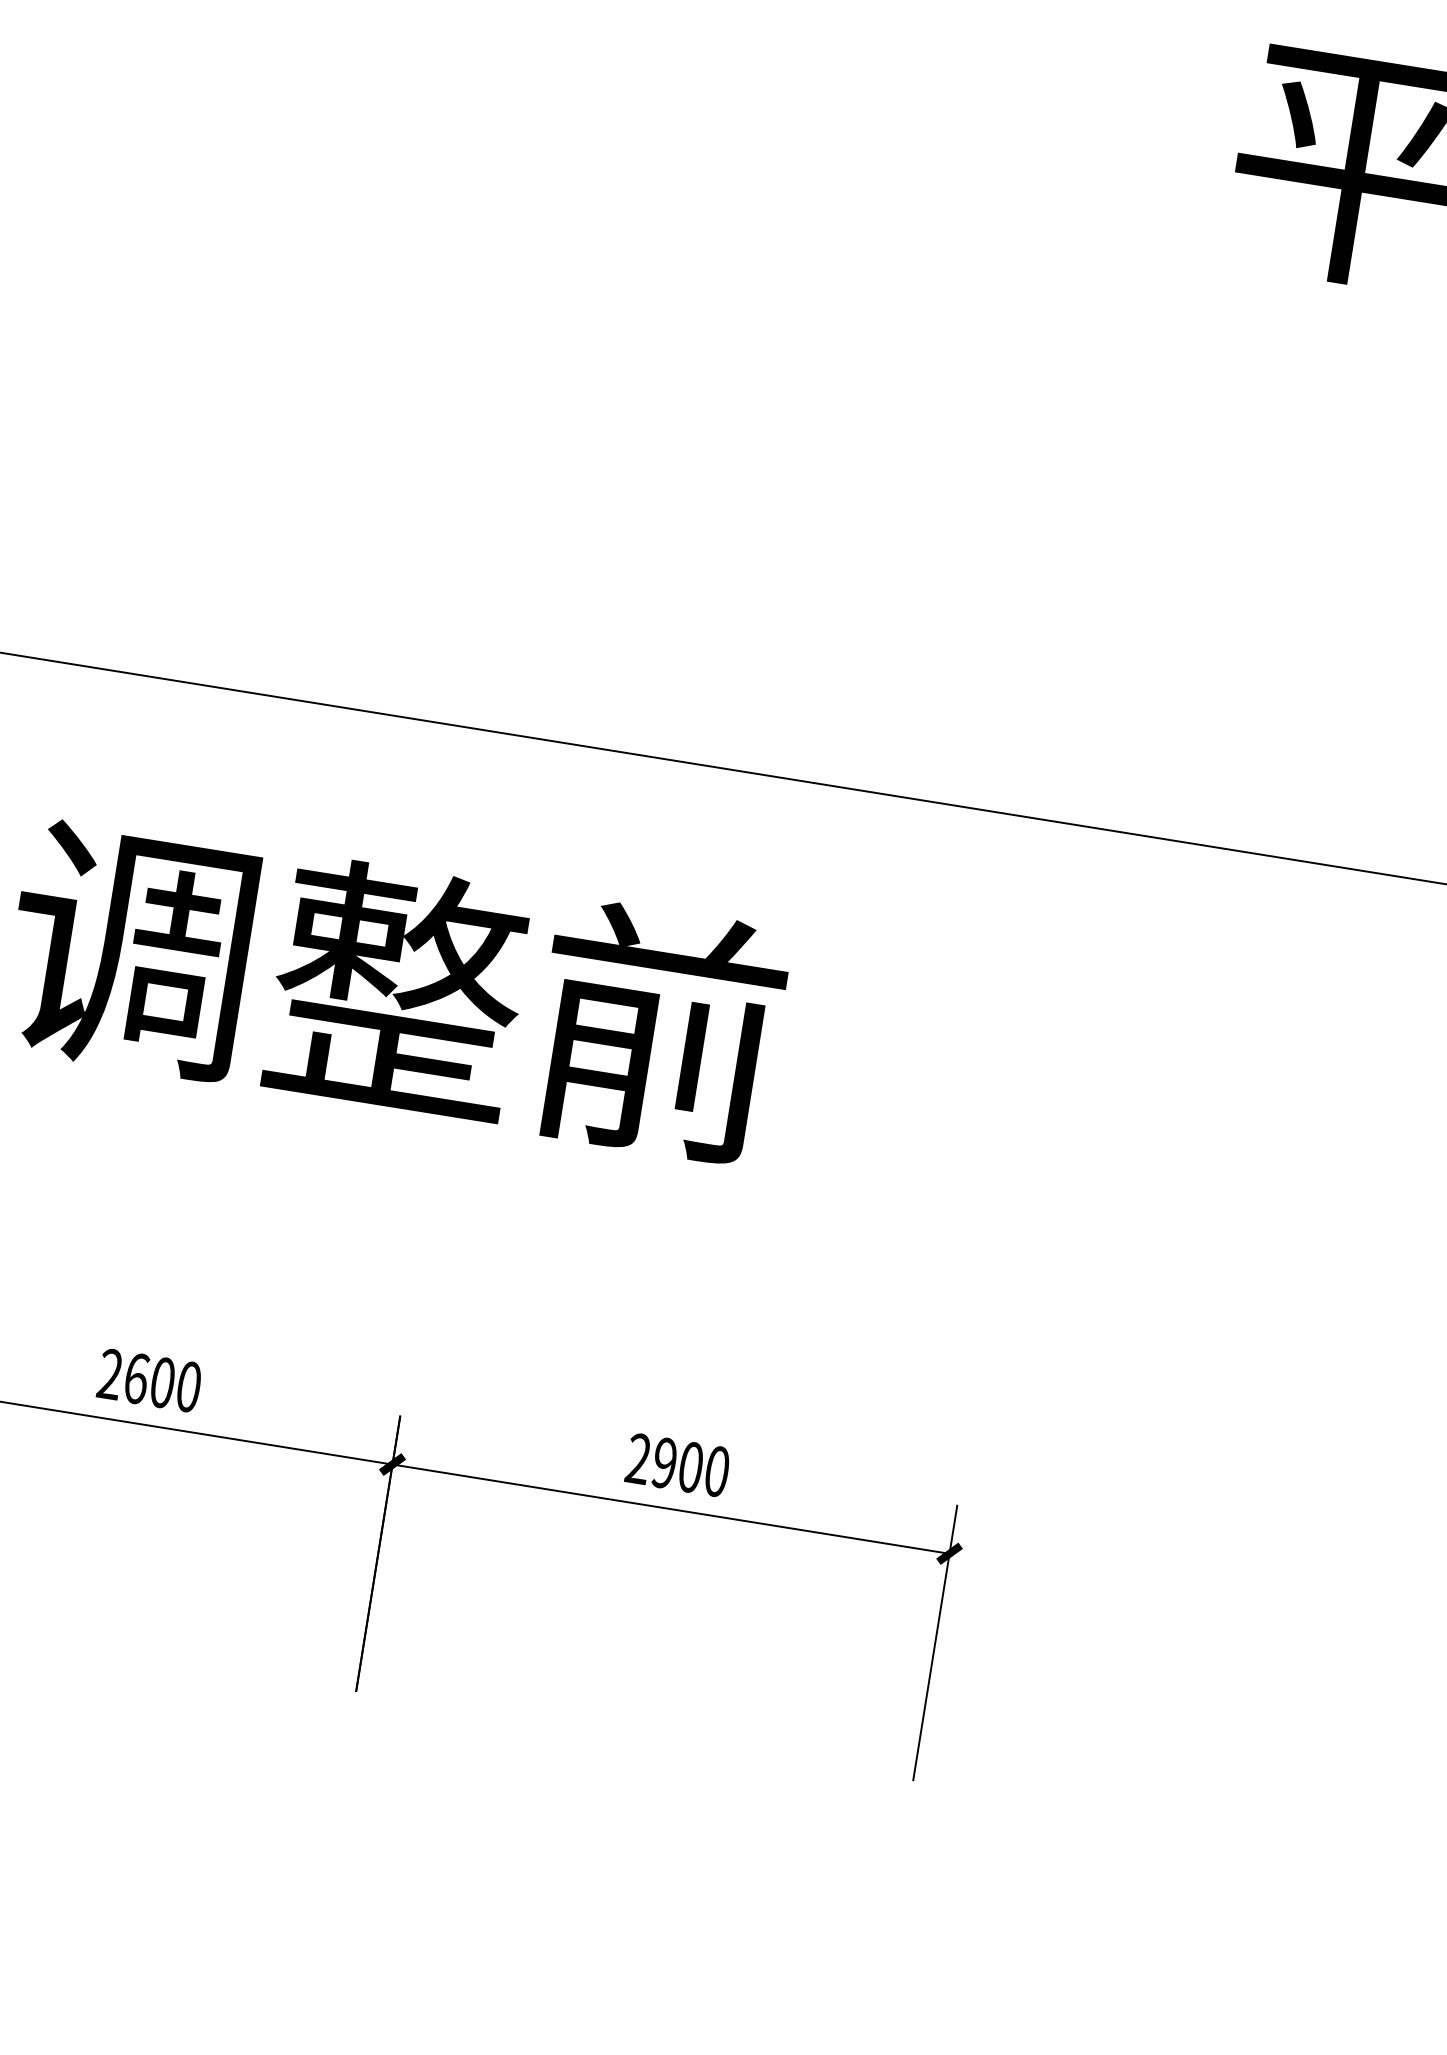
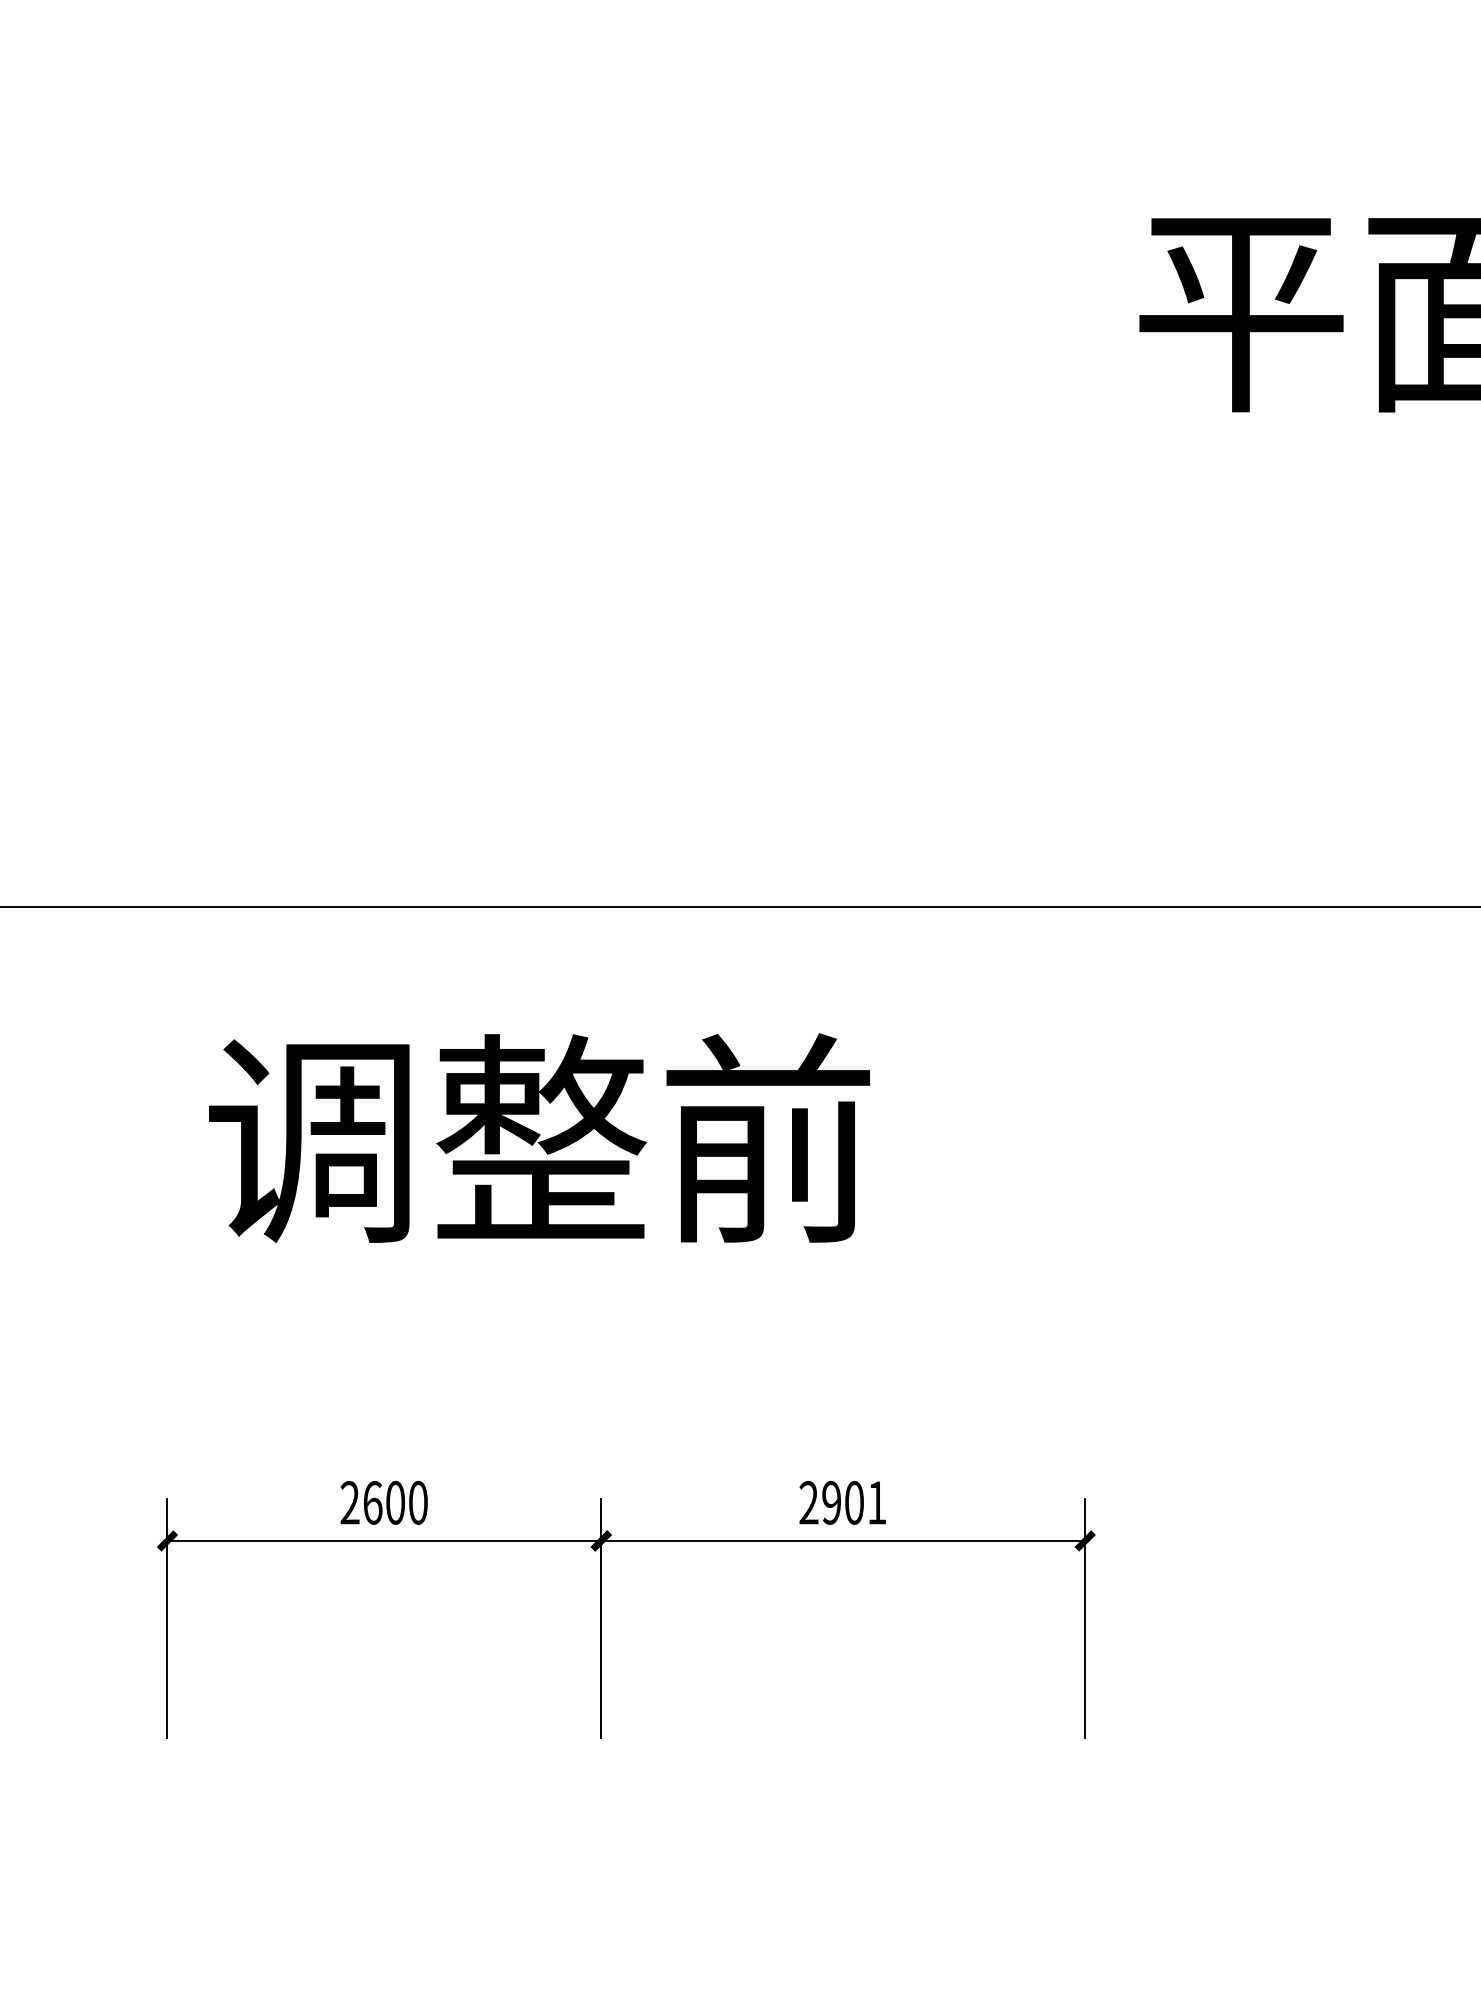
text: (717, 1471) -> (877, 1502), 2900 -> 2901

